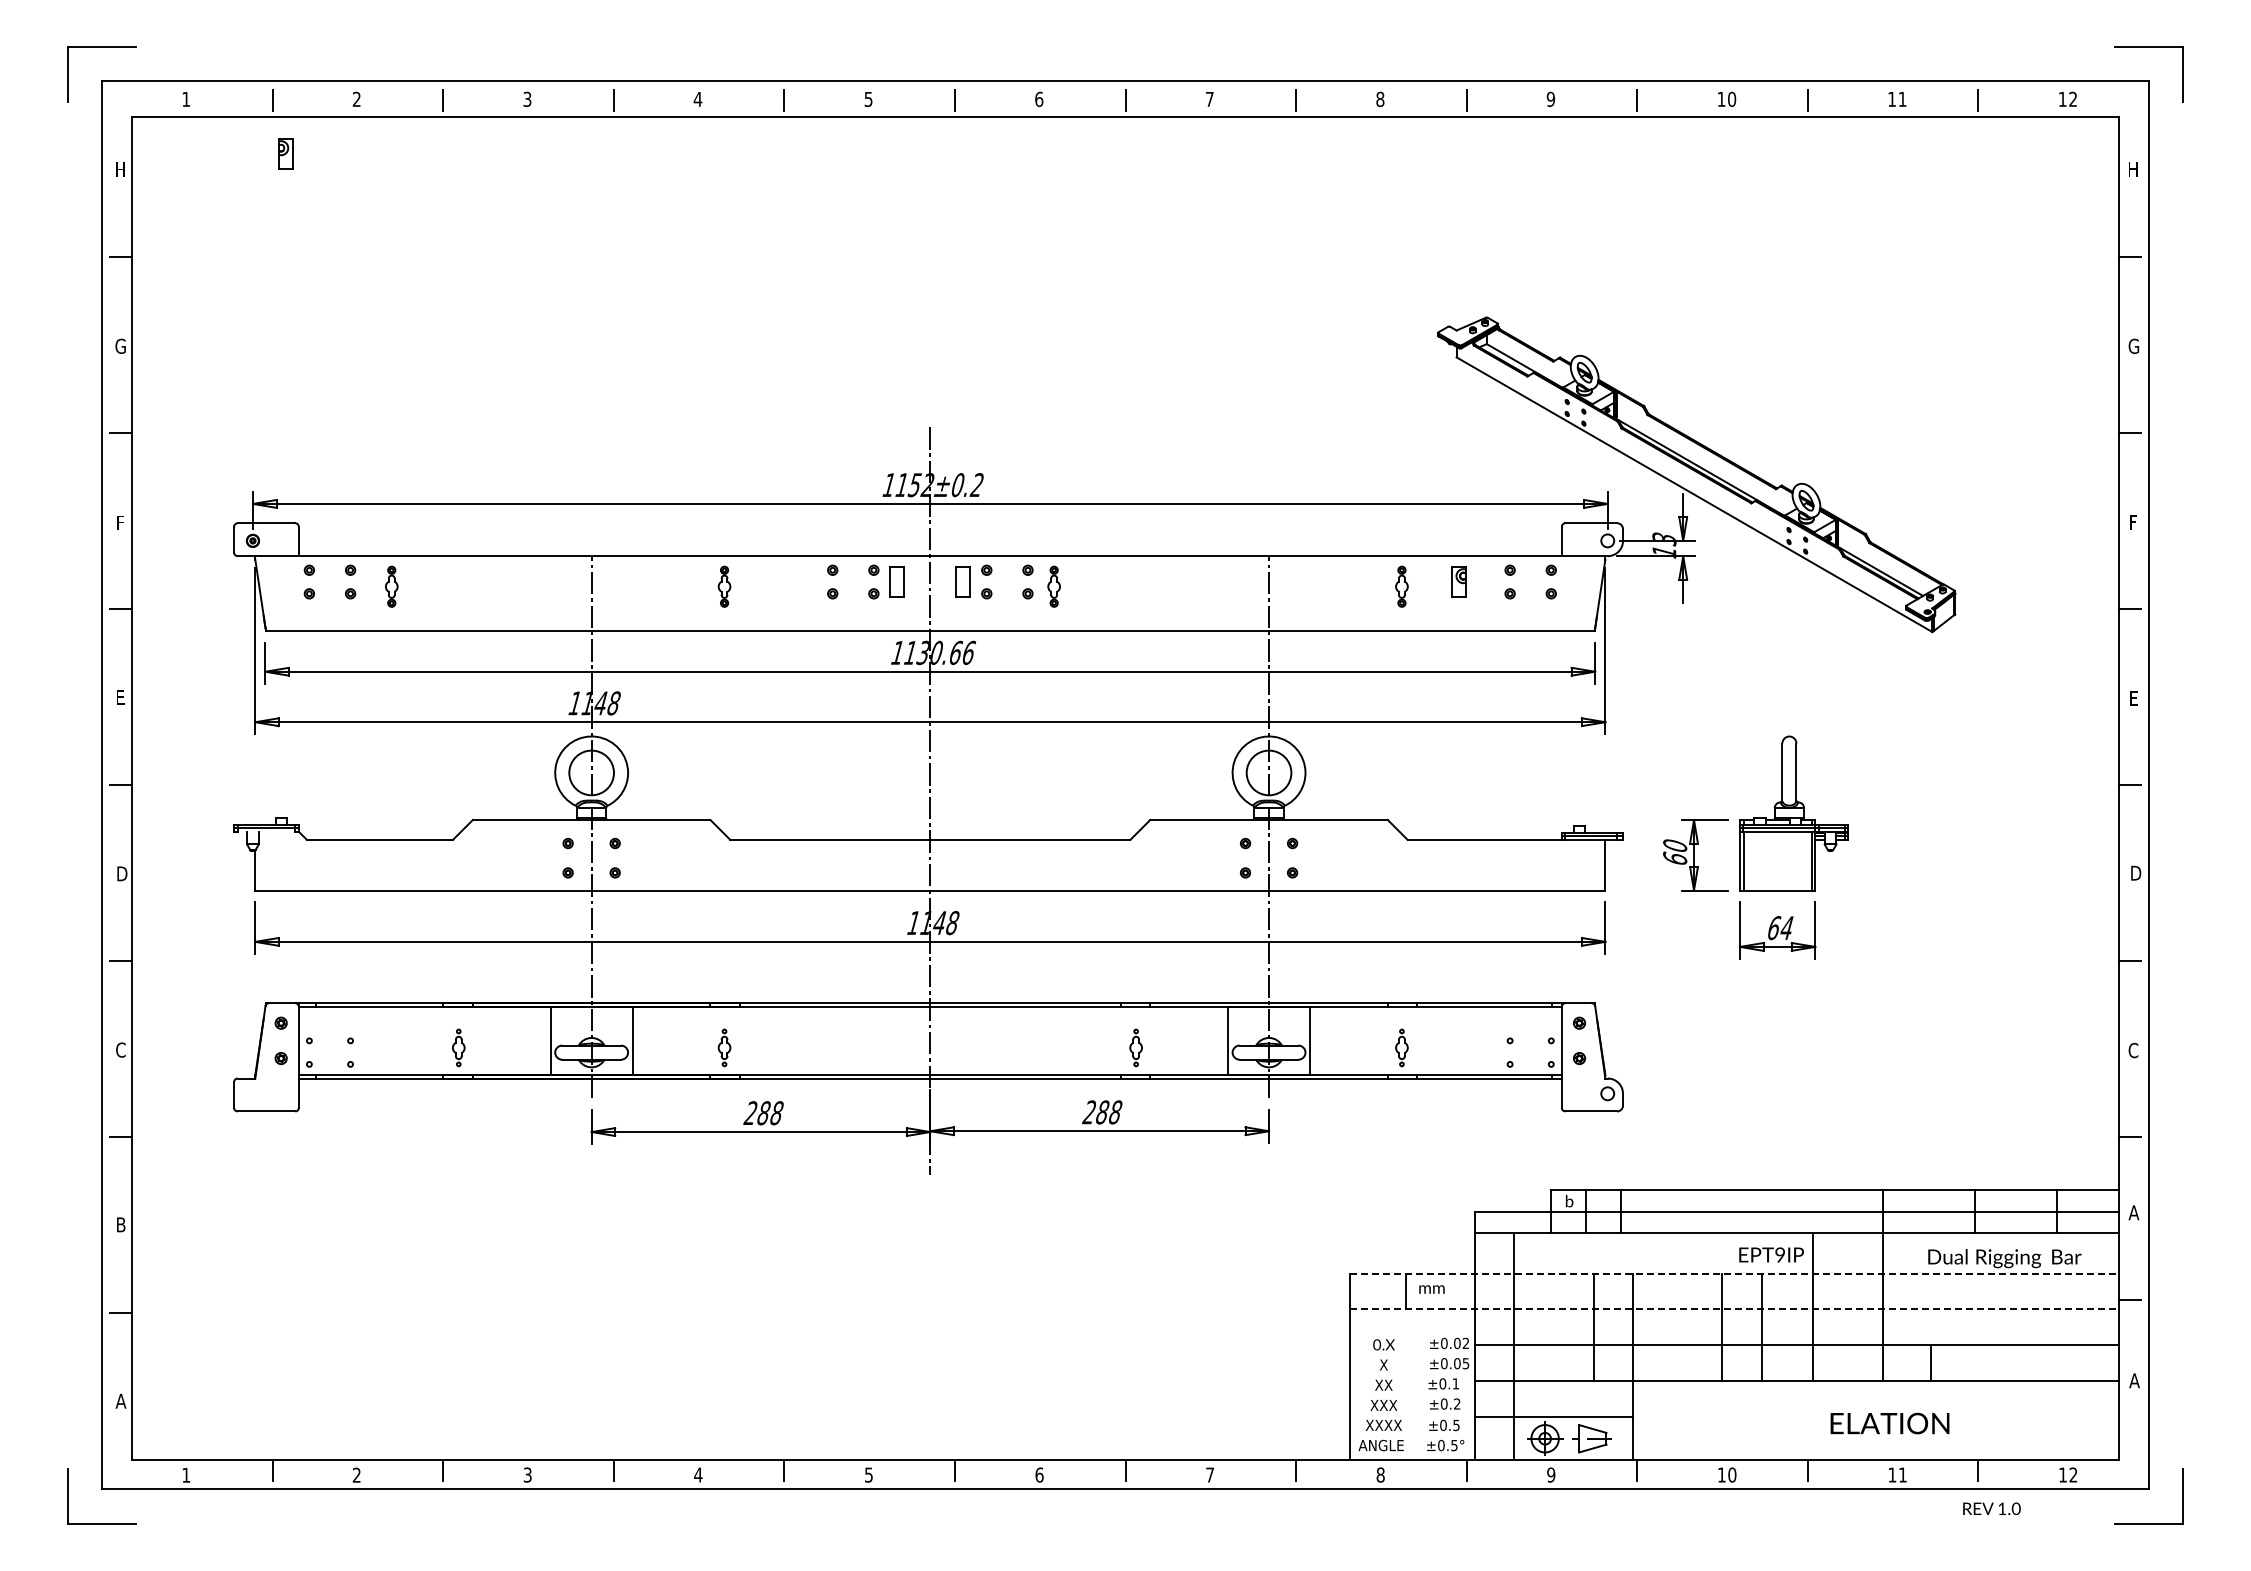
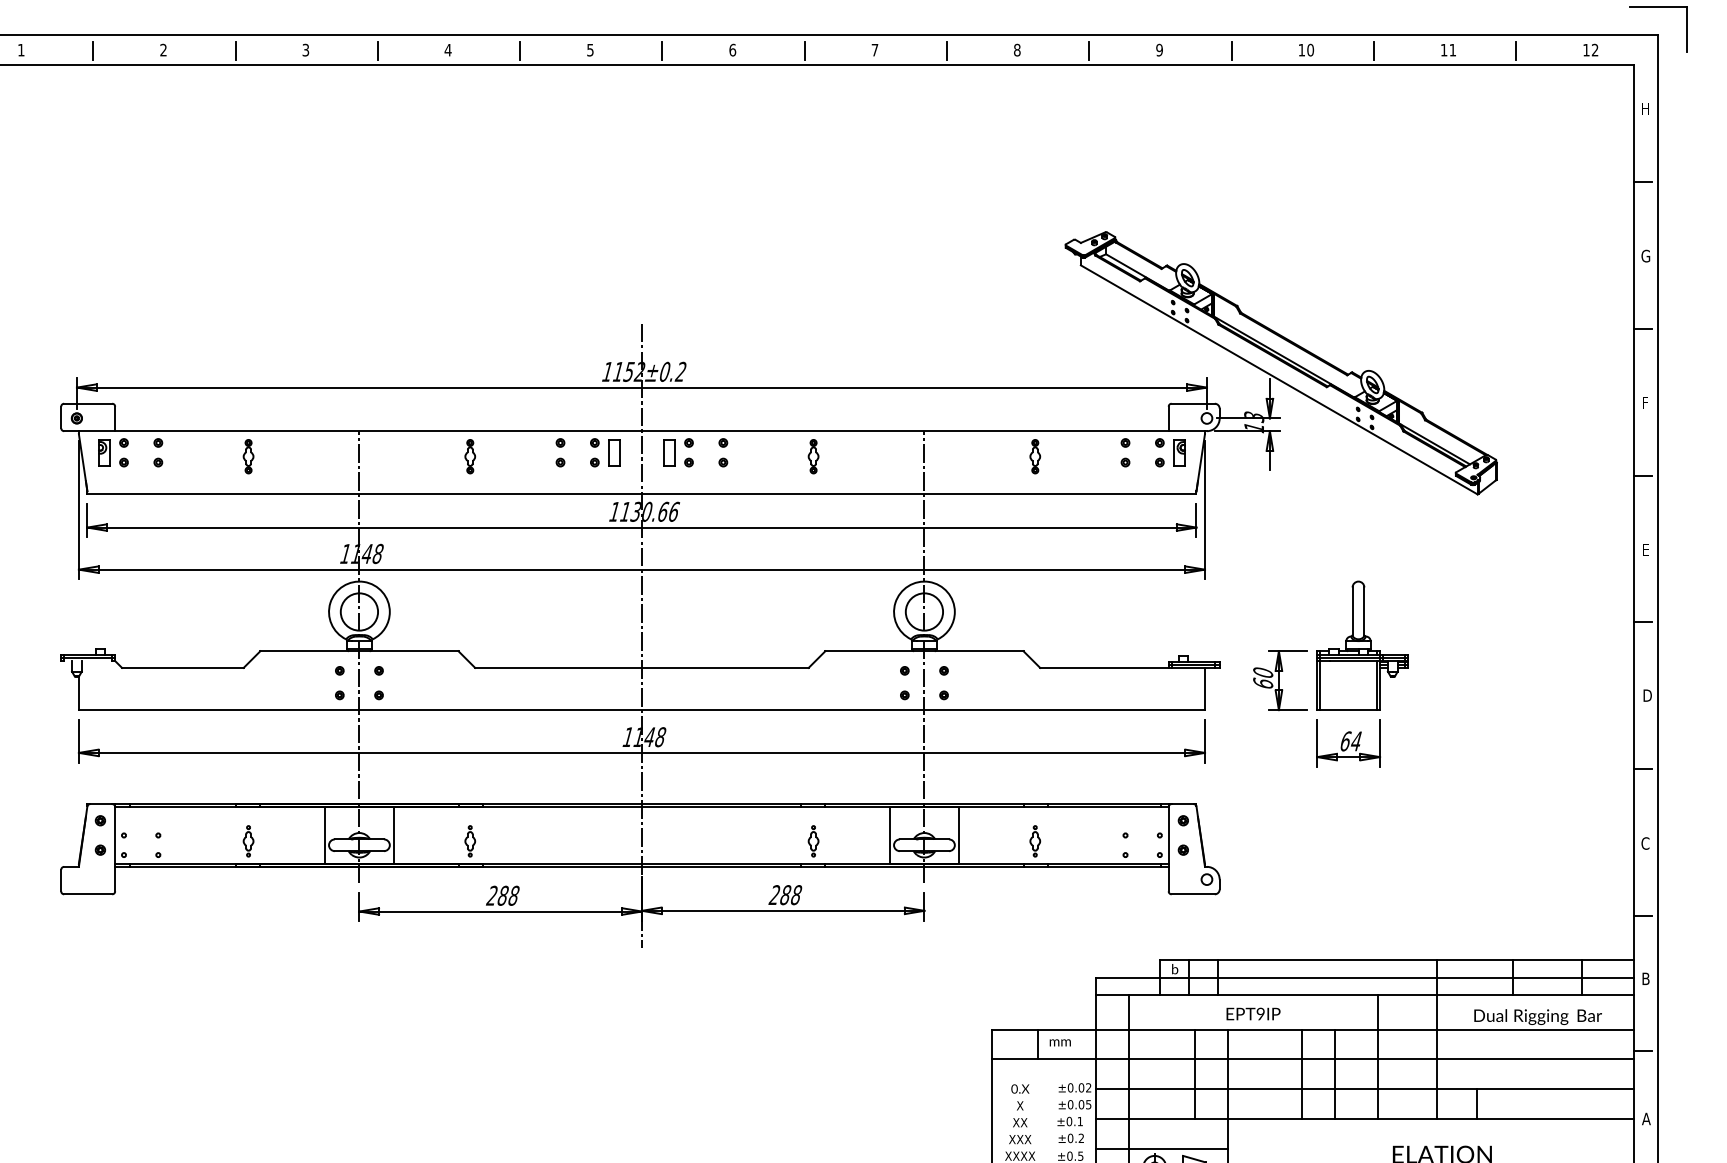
part: (285, 153) -> (104, 452), moved
part: (1458, 581) -> (1179, 452), moved
part: (391, 586) -> (248, 456), moved
part: (1053, 586) -> (813, 456), moved
text: (2133, 1212) -> (1645, 978), A -> B
text: (1771, 1254) -> (1253, 1013), moved
line: (1734, 1273) -> (1312, 1029), dashed -> solid
line: (1734, 1309) -> (1312, 1059), dashed -> solid

